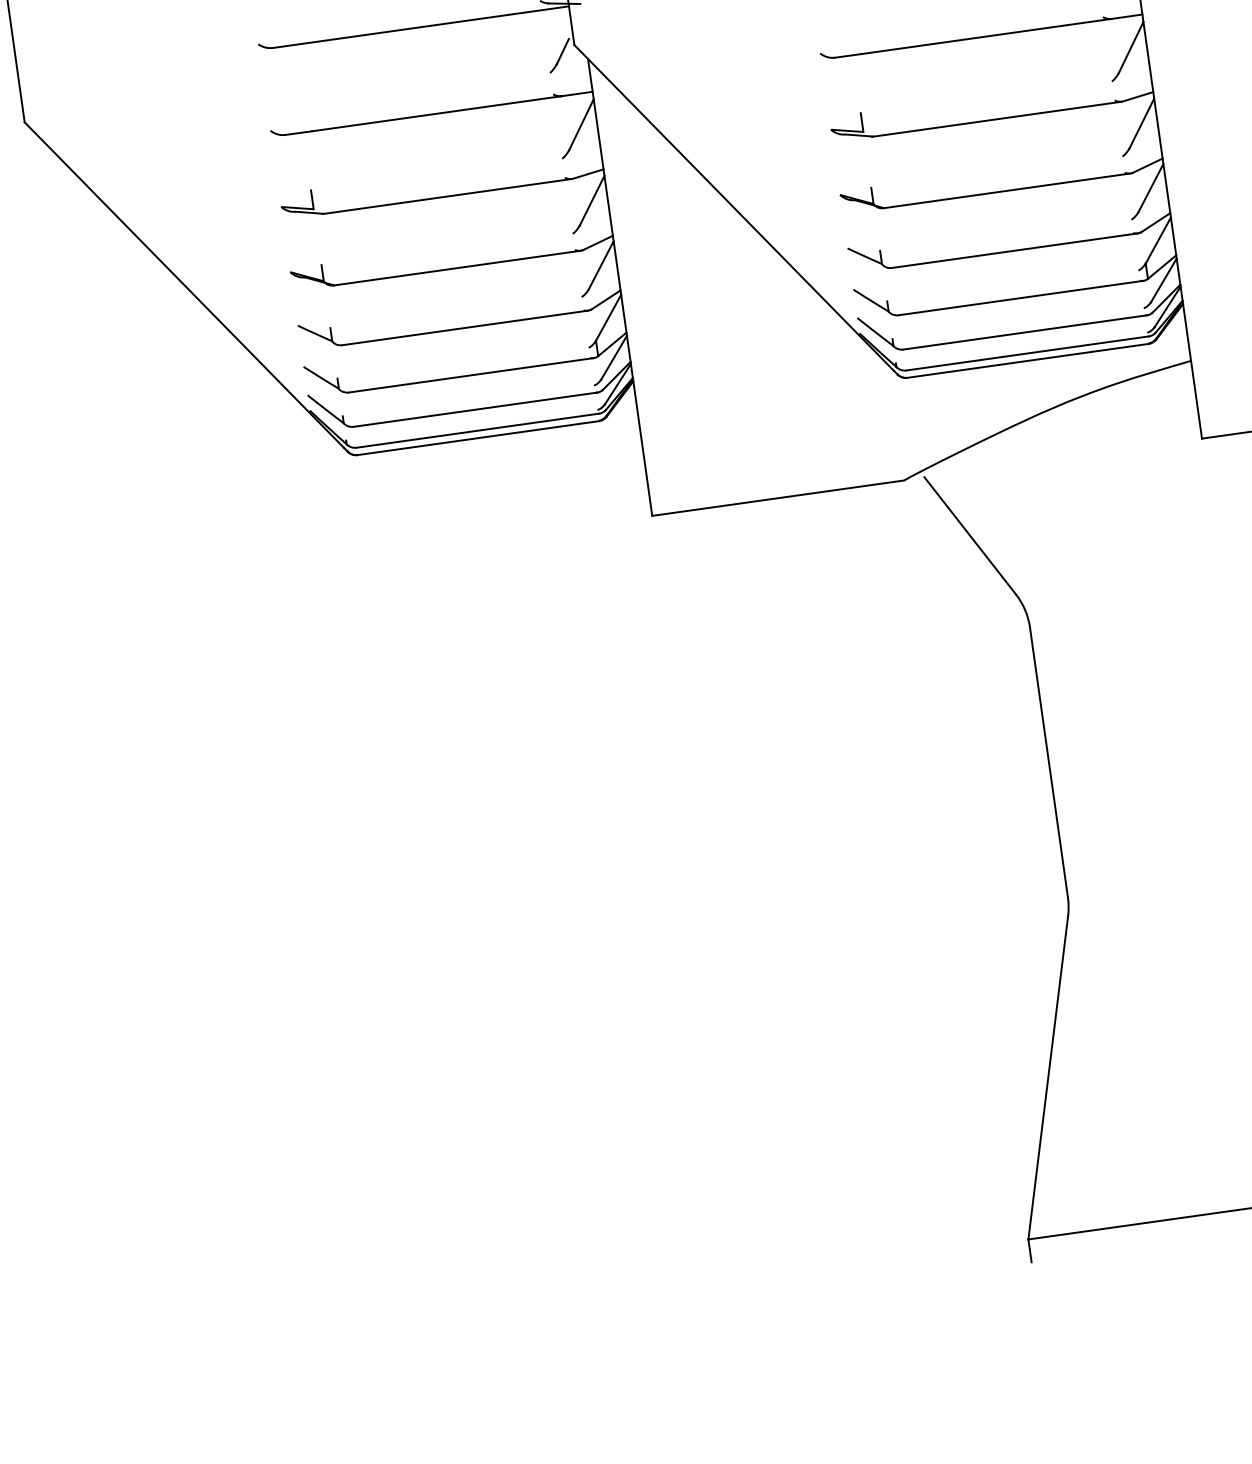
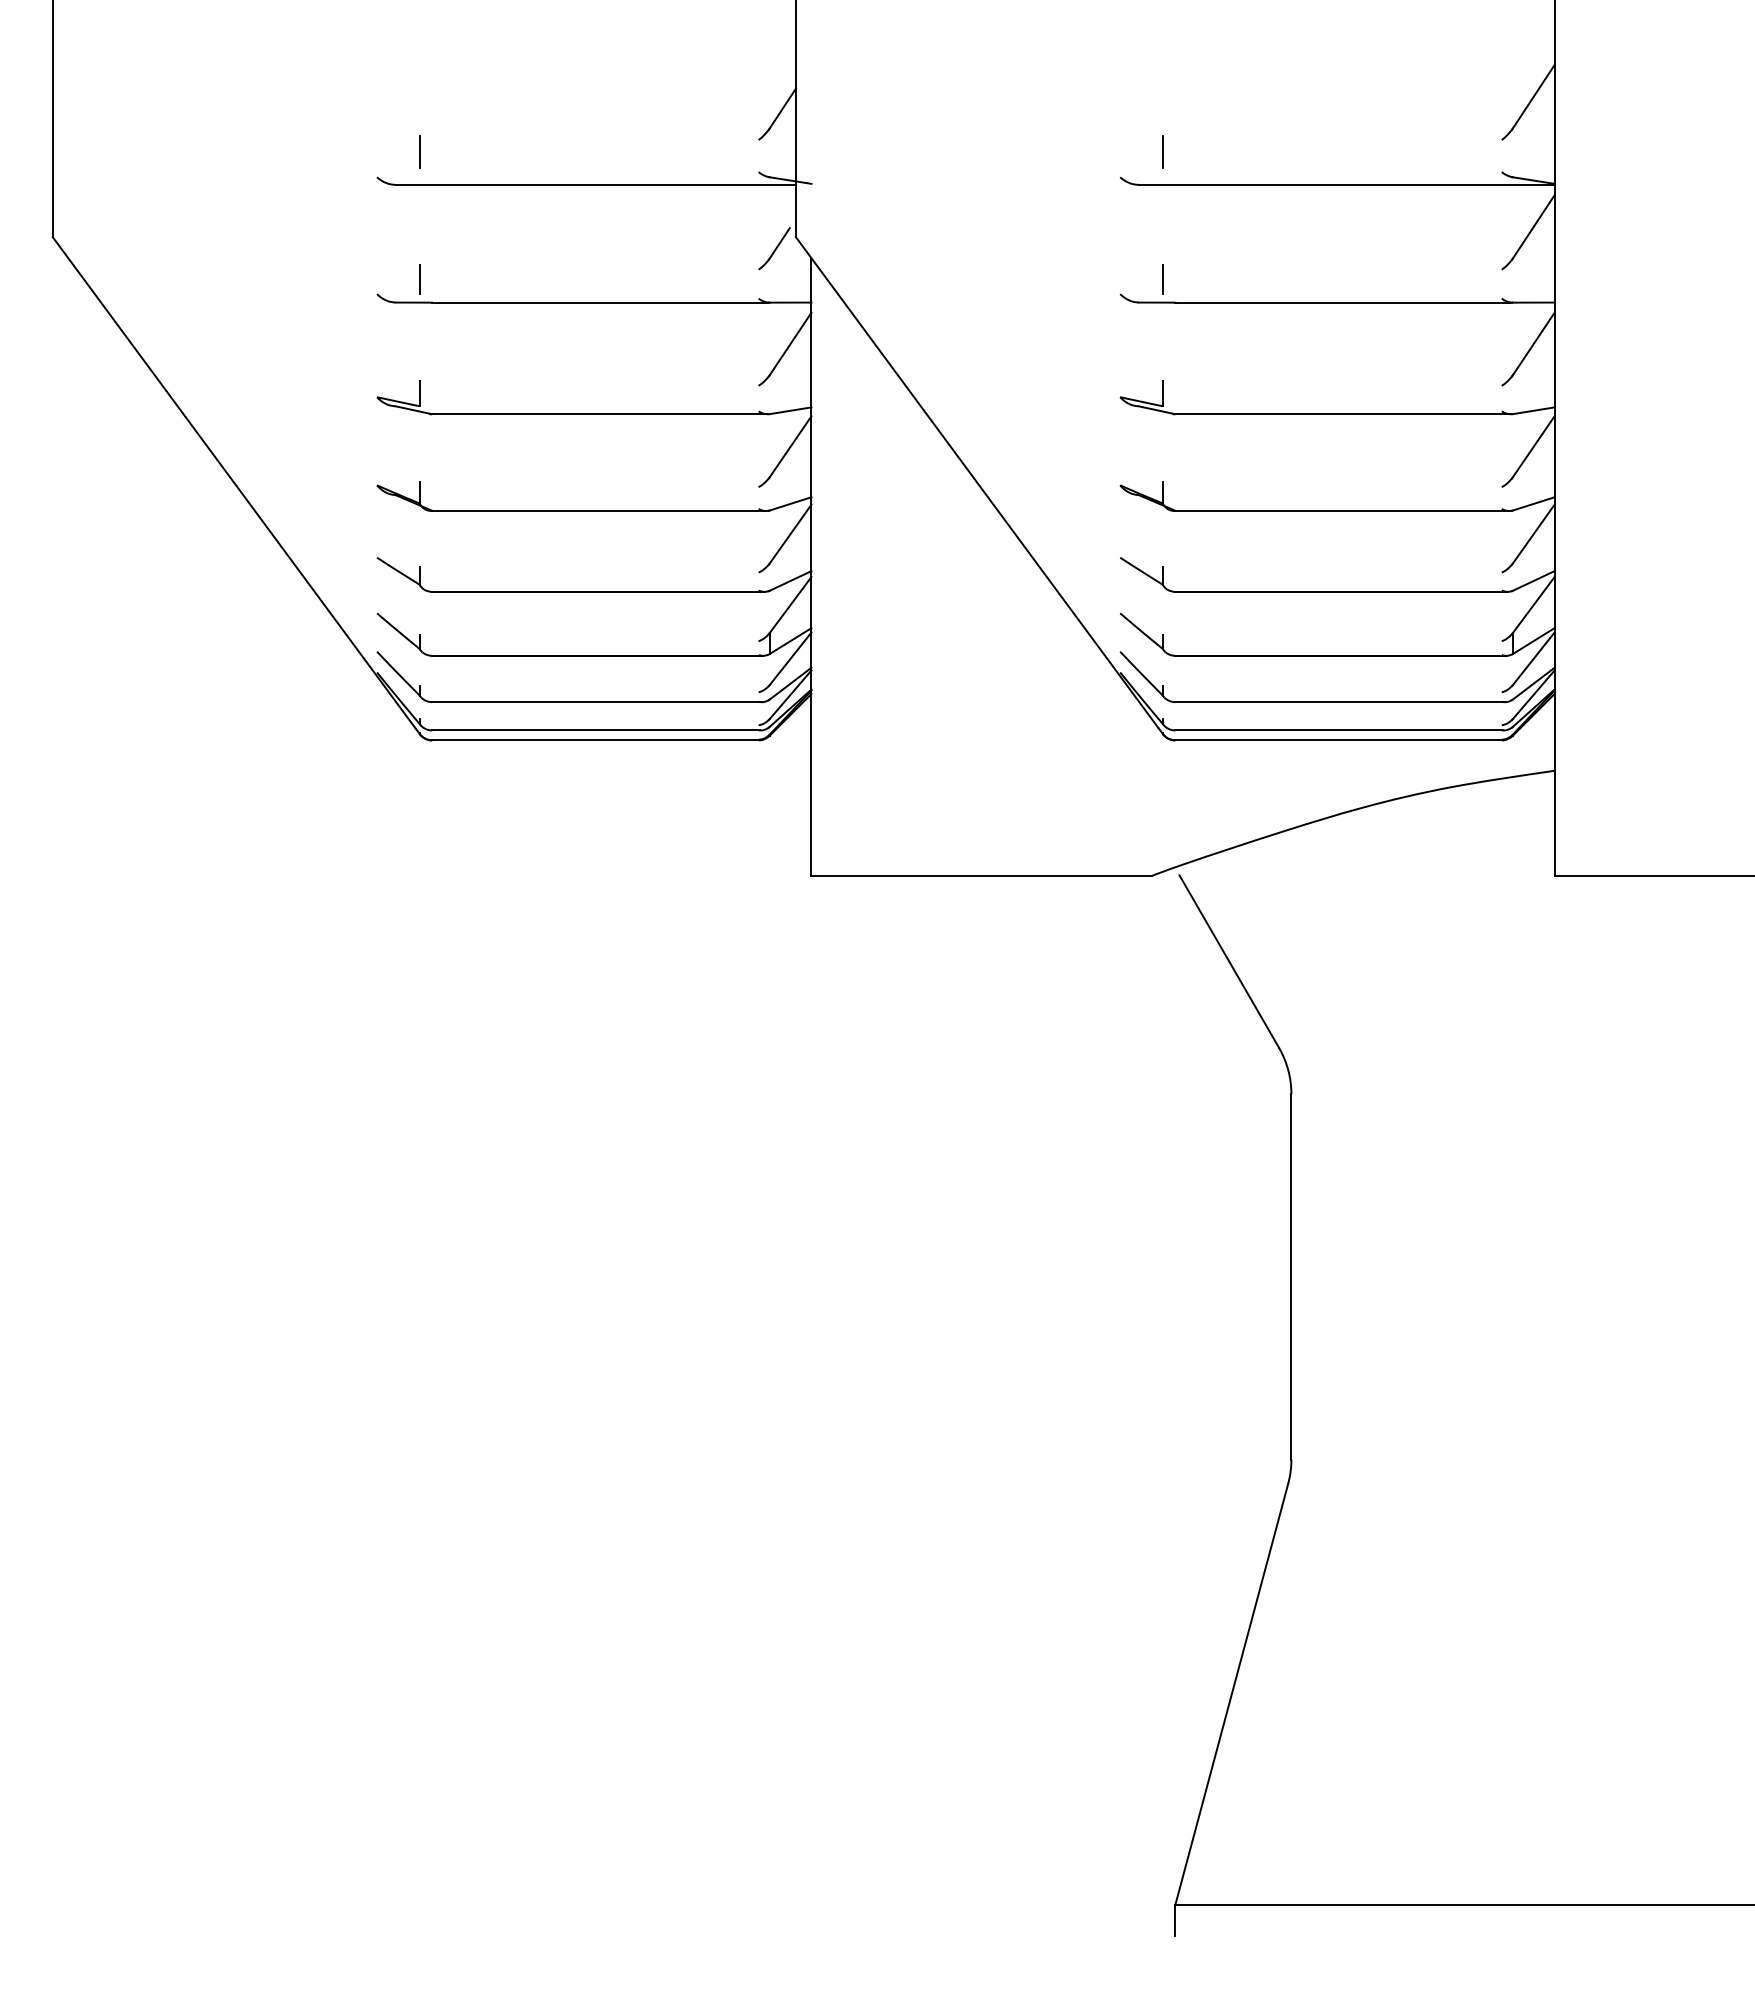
line: (287, 20) -> (419, 151), added
line: (849, 38) -> (1162, 279), added
line: (300, 115) -> (419, 279), added

